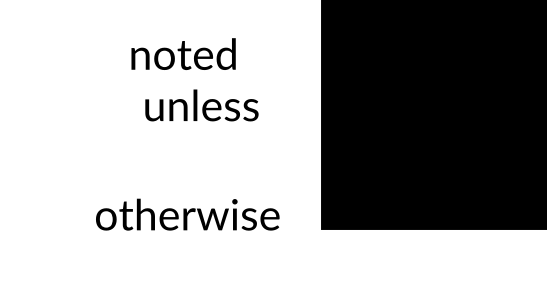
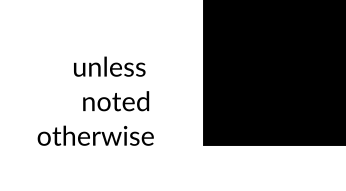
text: (184, 54) -> (116, 101), moved
text: (201, 105) -> (109, 66), moved
text: (187, 214) -> (95, 135), moved

